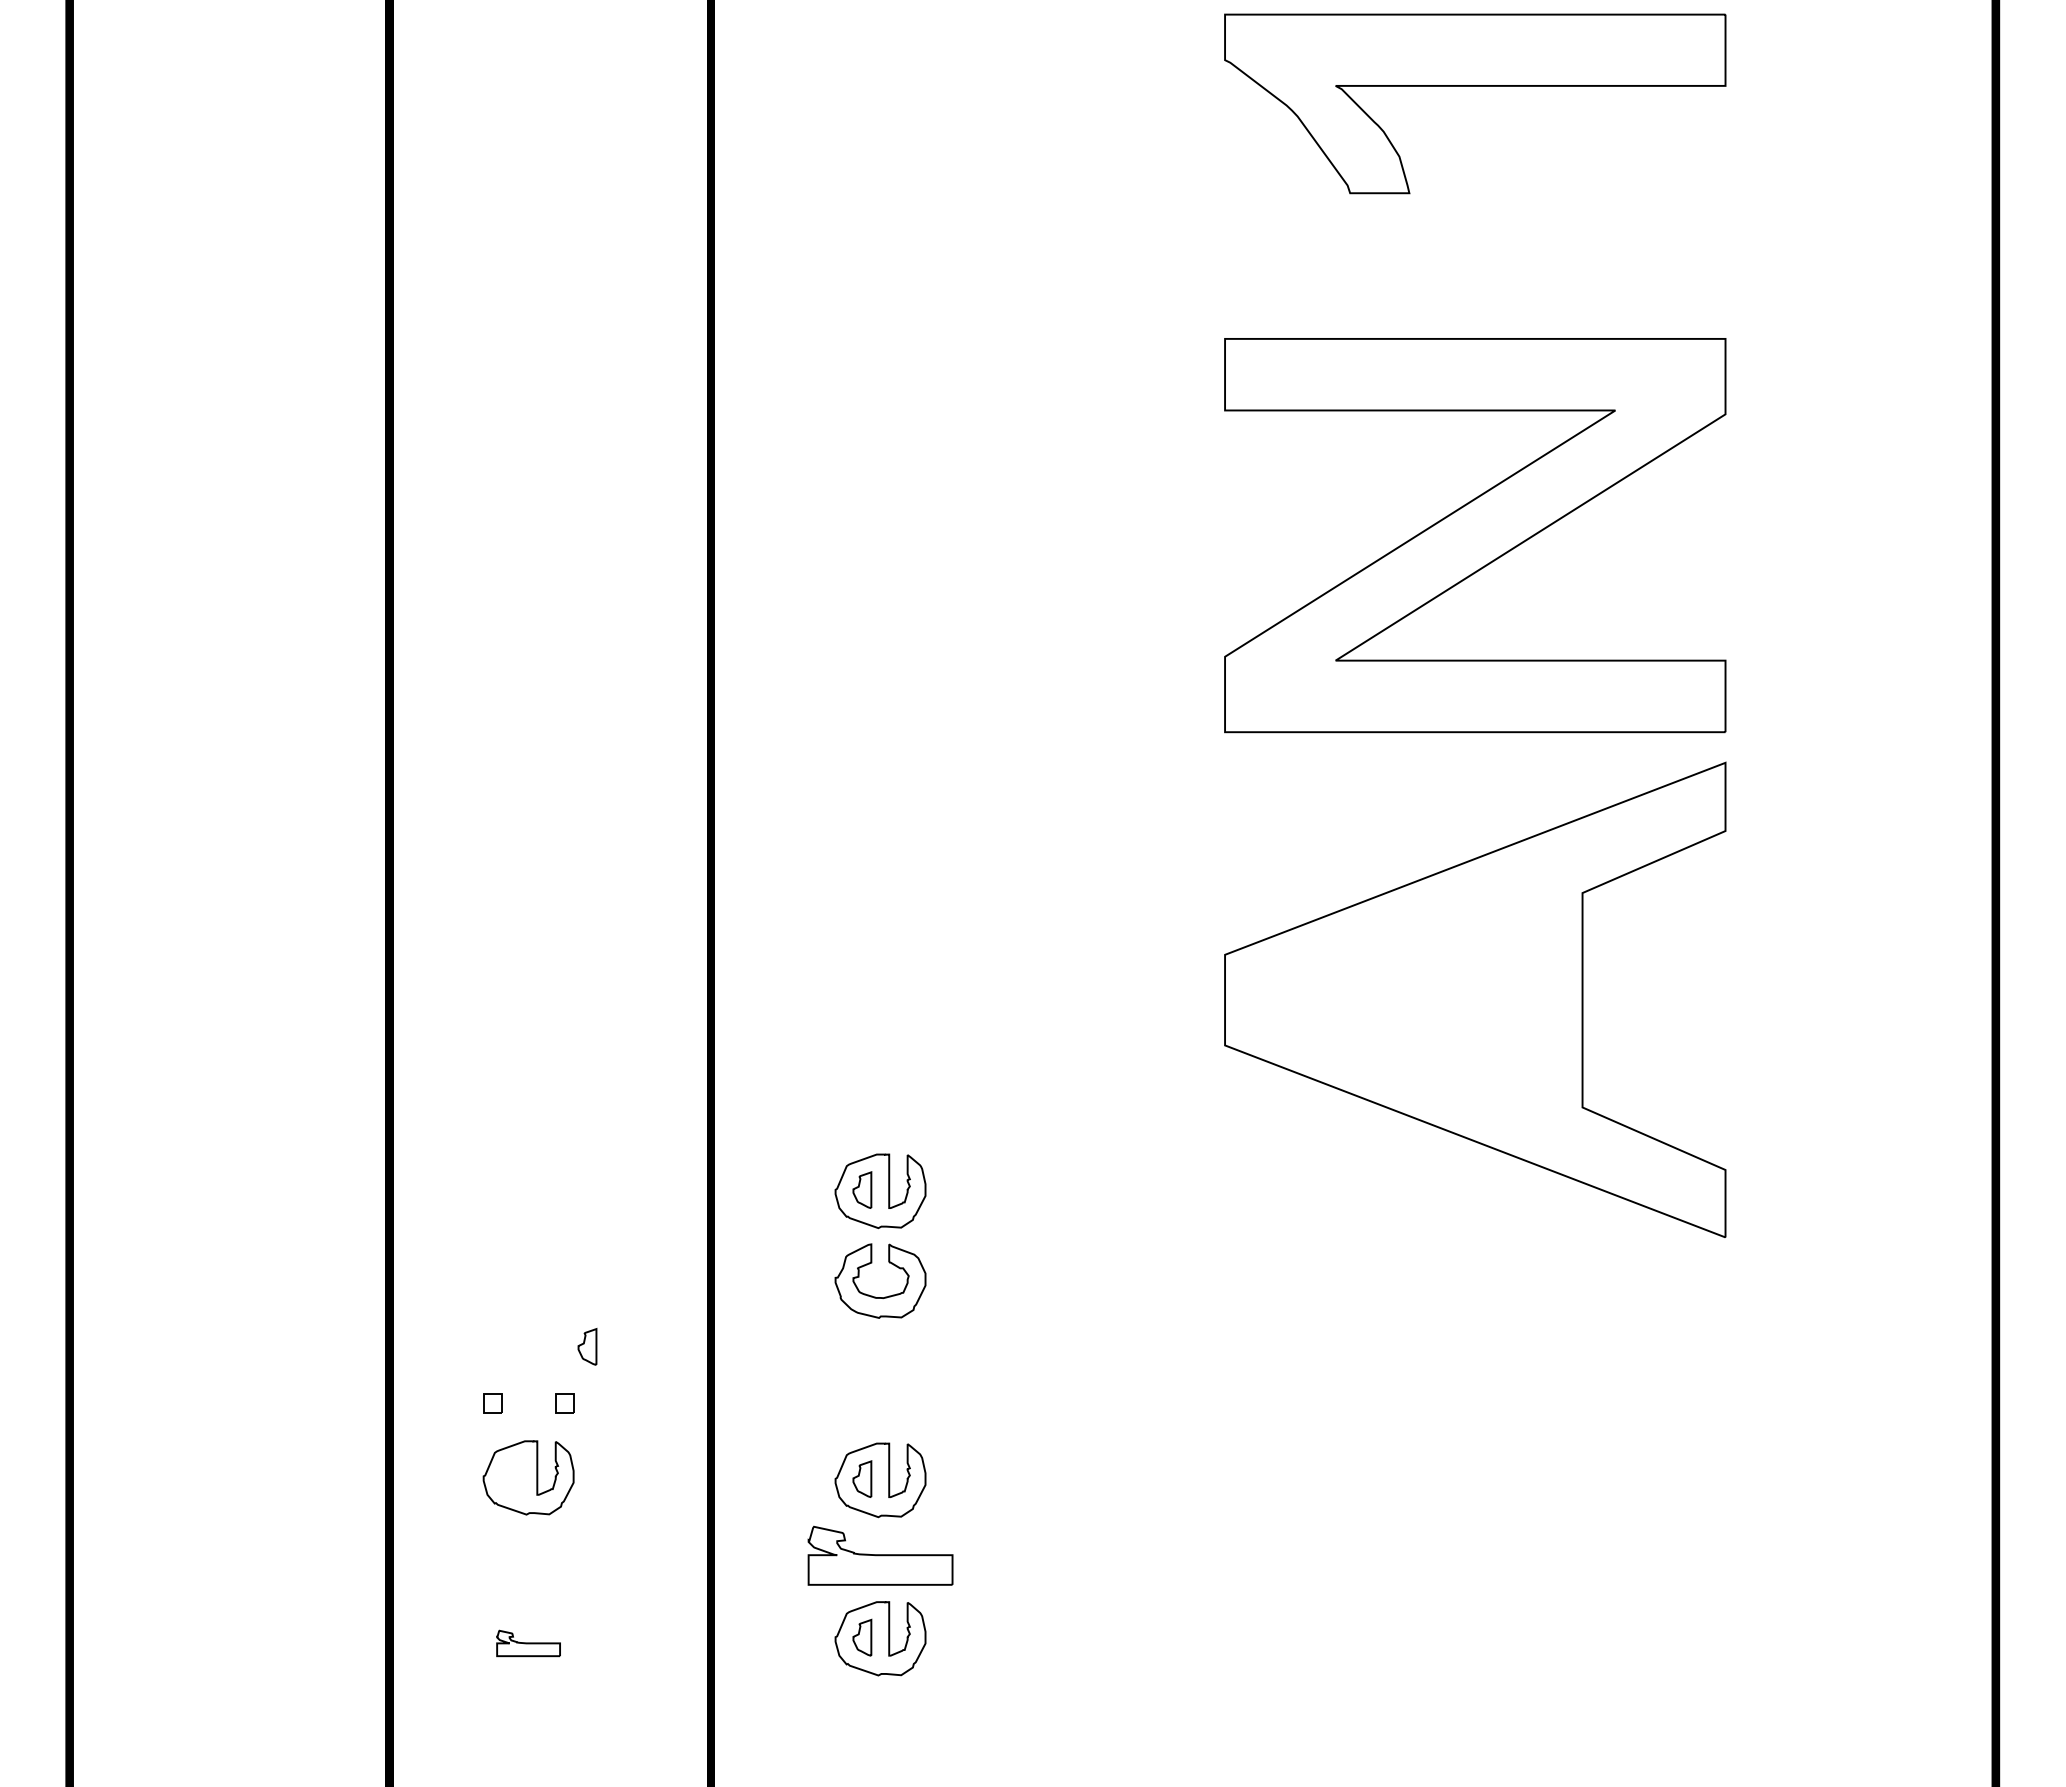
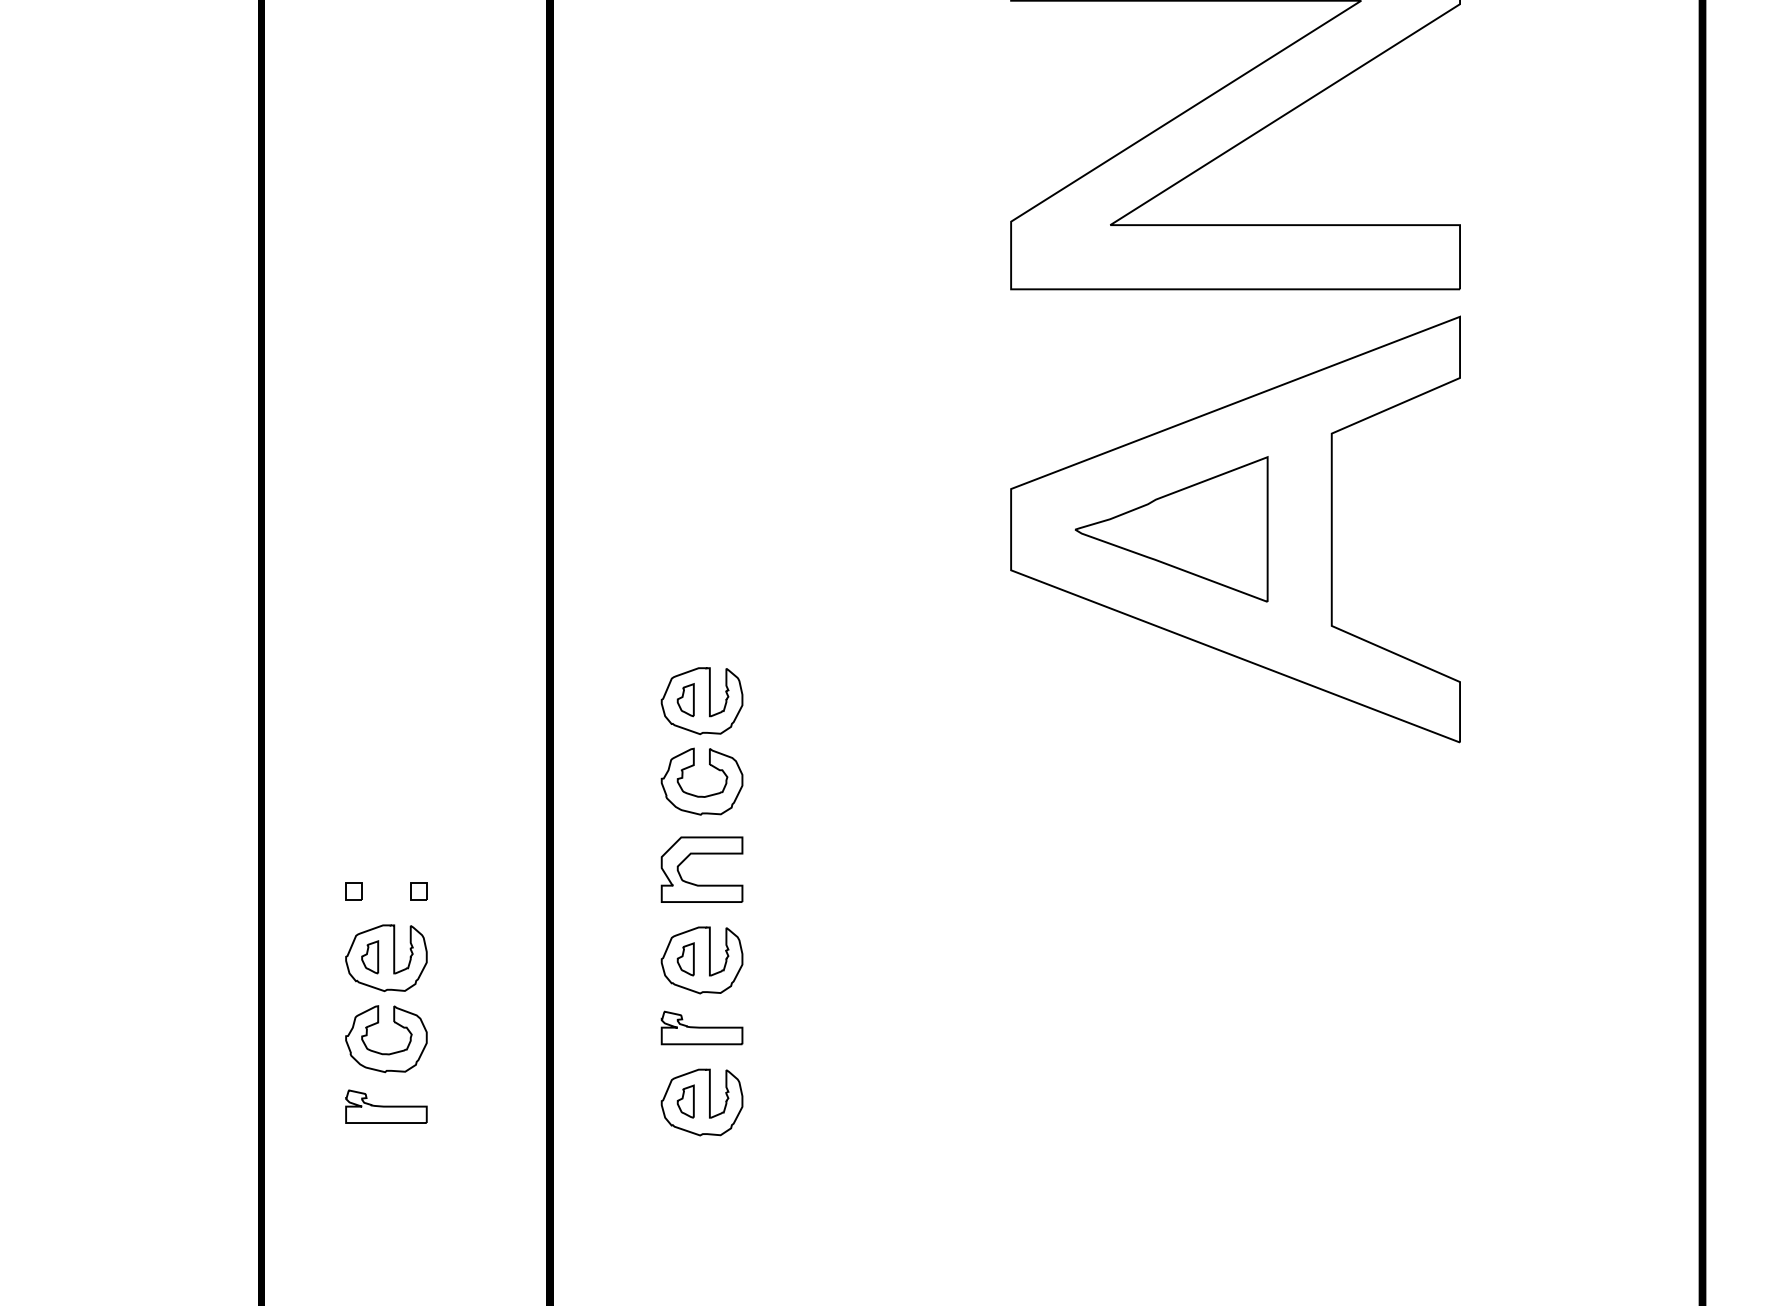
part: (1403, 999) -> (1171, 529), added
part: (587, 1346) -> (370, 956), moved
part: (880, 1362) -> (702, 854), added
part: (880, 1555) -> (702, 1027), size x0.62
part: (523, 1583) -> (381, 1052), added
part: (528, 1643) -> (386, 1106), size x1.43

